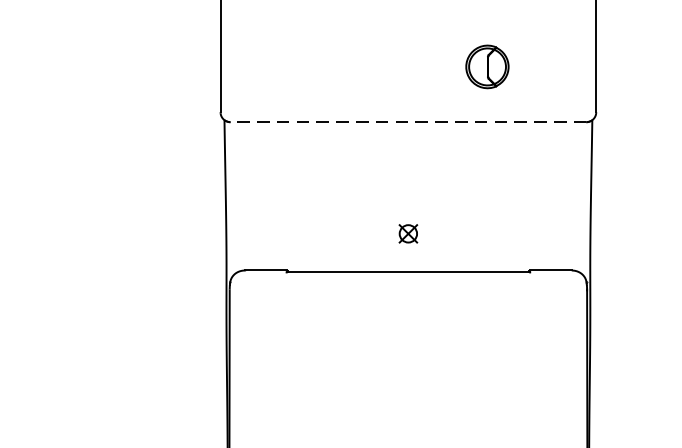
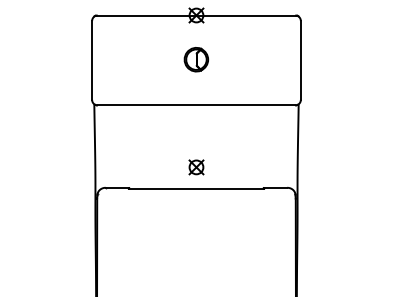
part: (487, 66) -> (196, 59), moved
line: (408, 122) -> (196, 105), dashed -> solid
part: (408, 233) -> (196, 167), size x1.43

